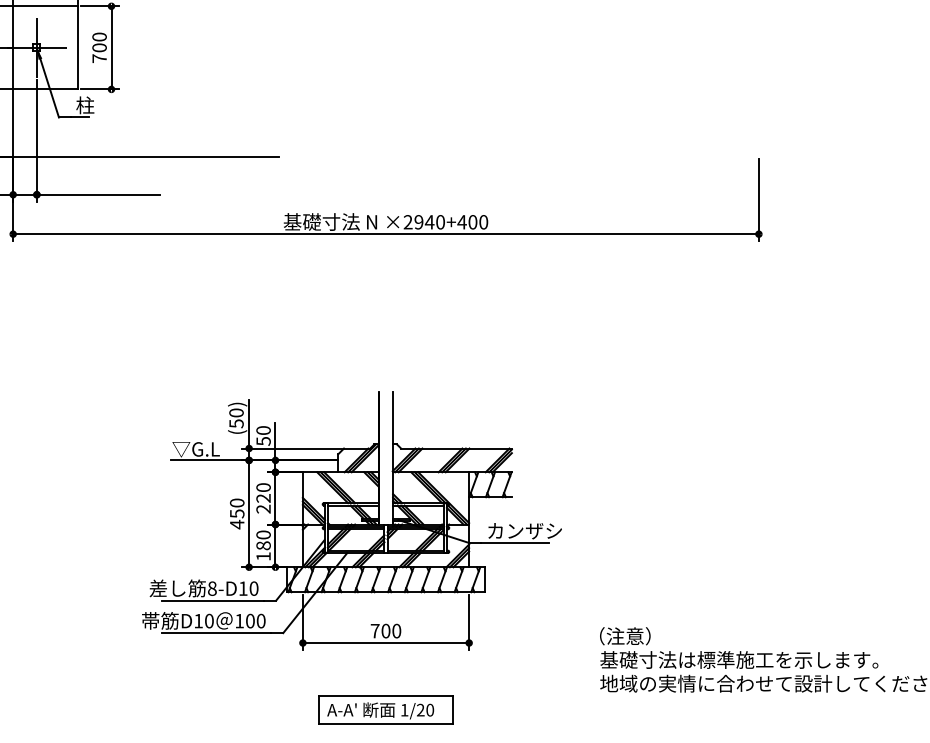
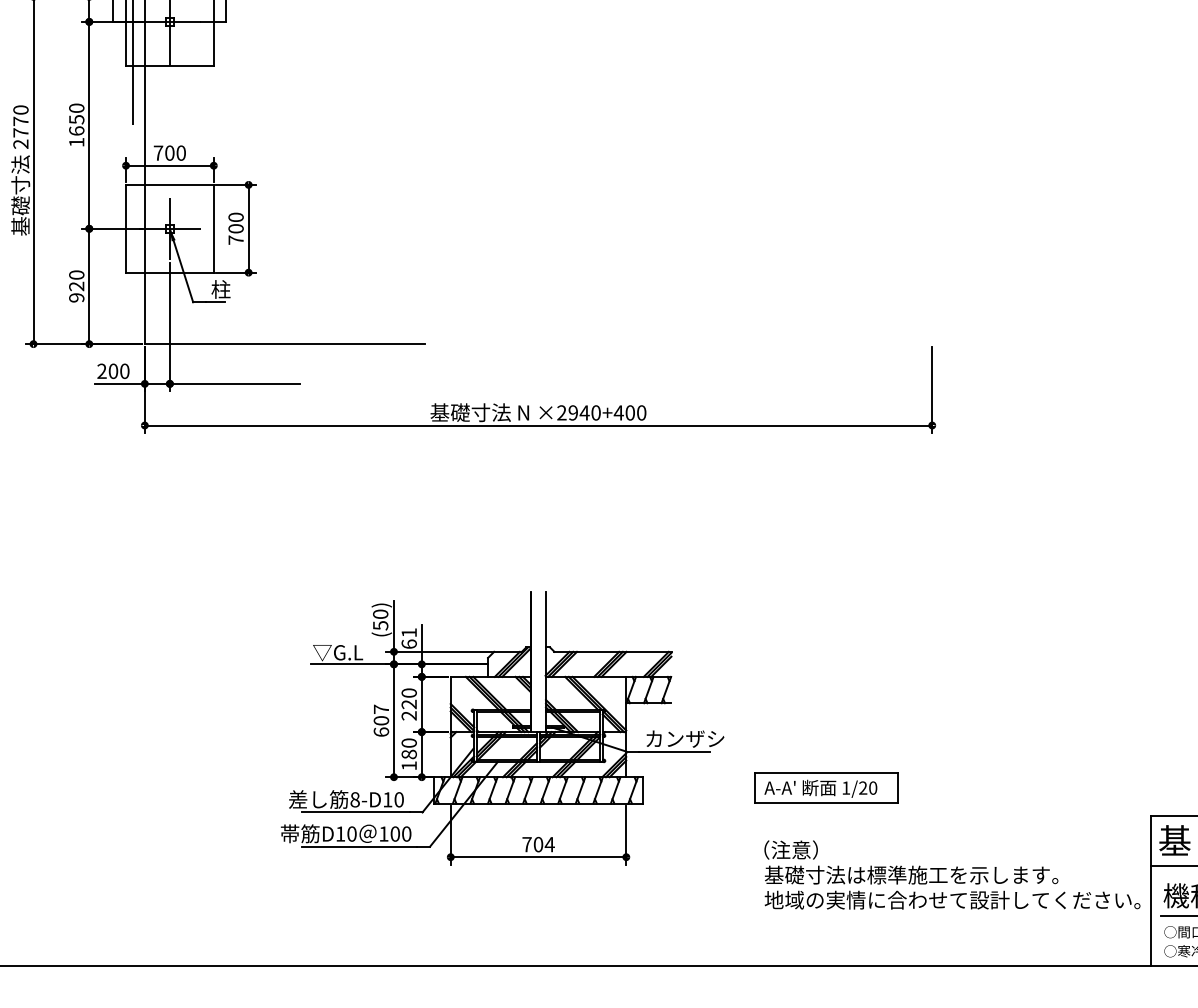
text: (262, 435) -> (408, 638), 50 -> 61
text: (237, 513) -> (381, 720), 450 -> 607
text: (396, 631) -> (549, 844), 700 -> 704
part: (386, 709) -> (826, 787), moved

